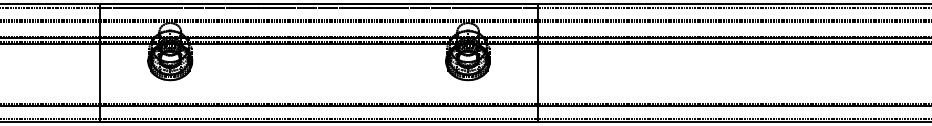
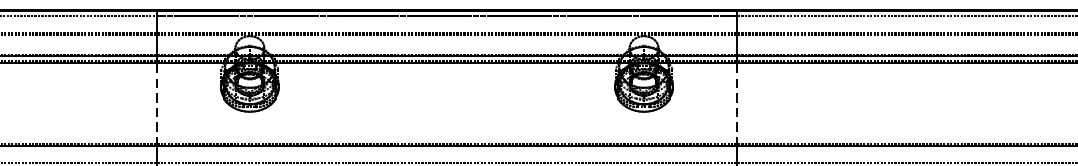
line: (100, 74) -> (157, 104), solid -> dashed
line: (538, 74) -> (737, 104), solid -> dashed

